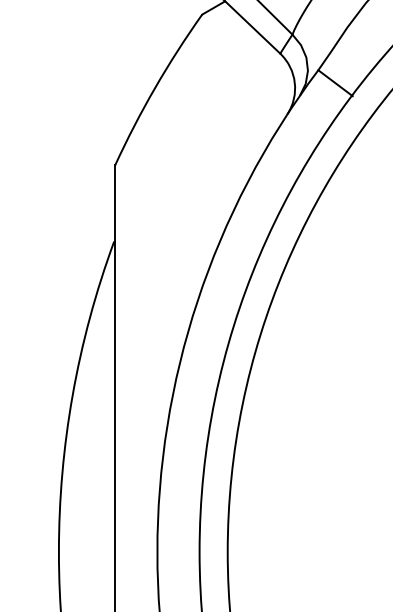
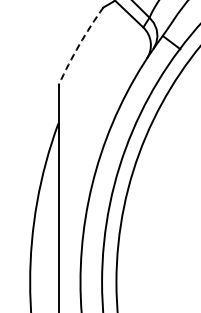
arc: (155, 88) -> (79, 45), solid -> dashed

